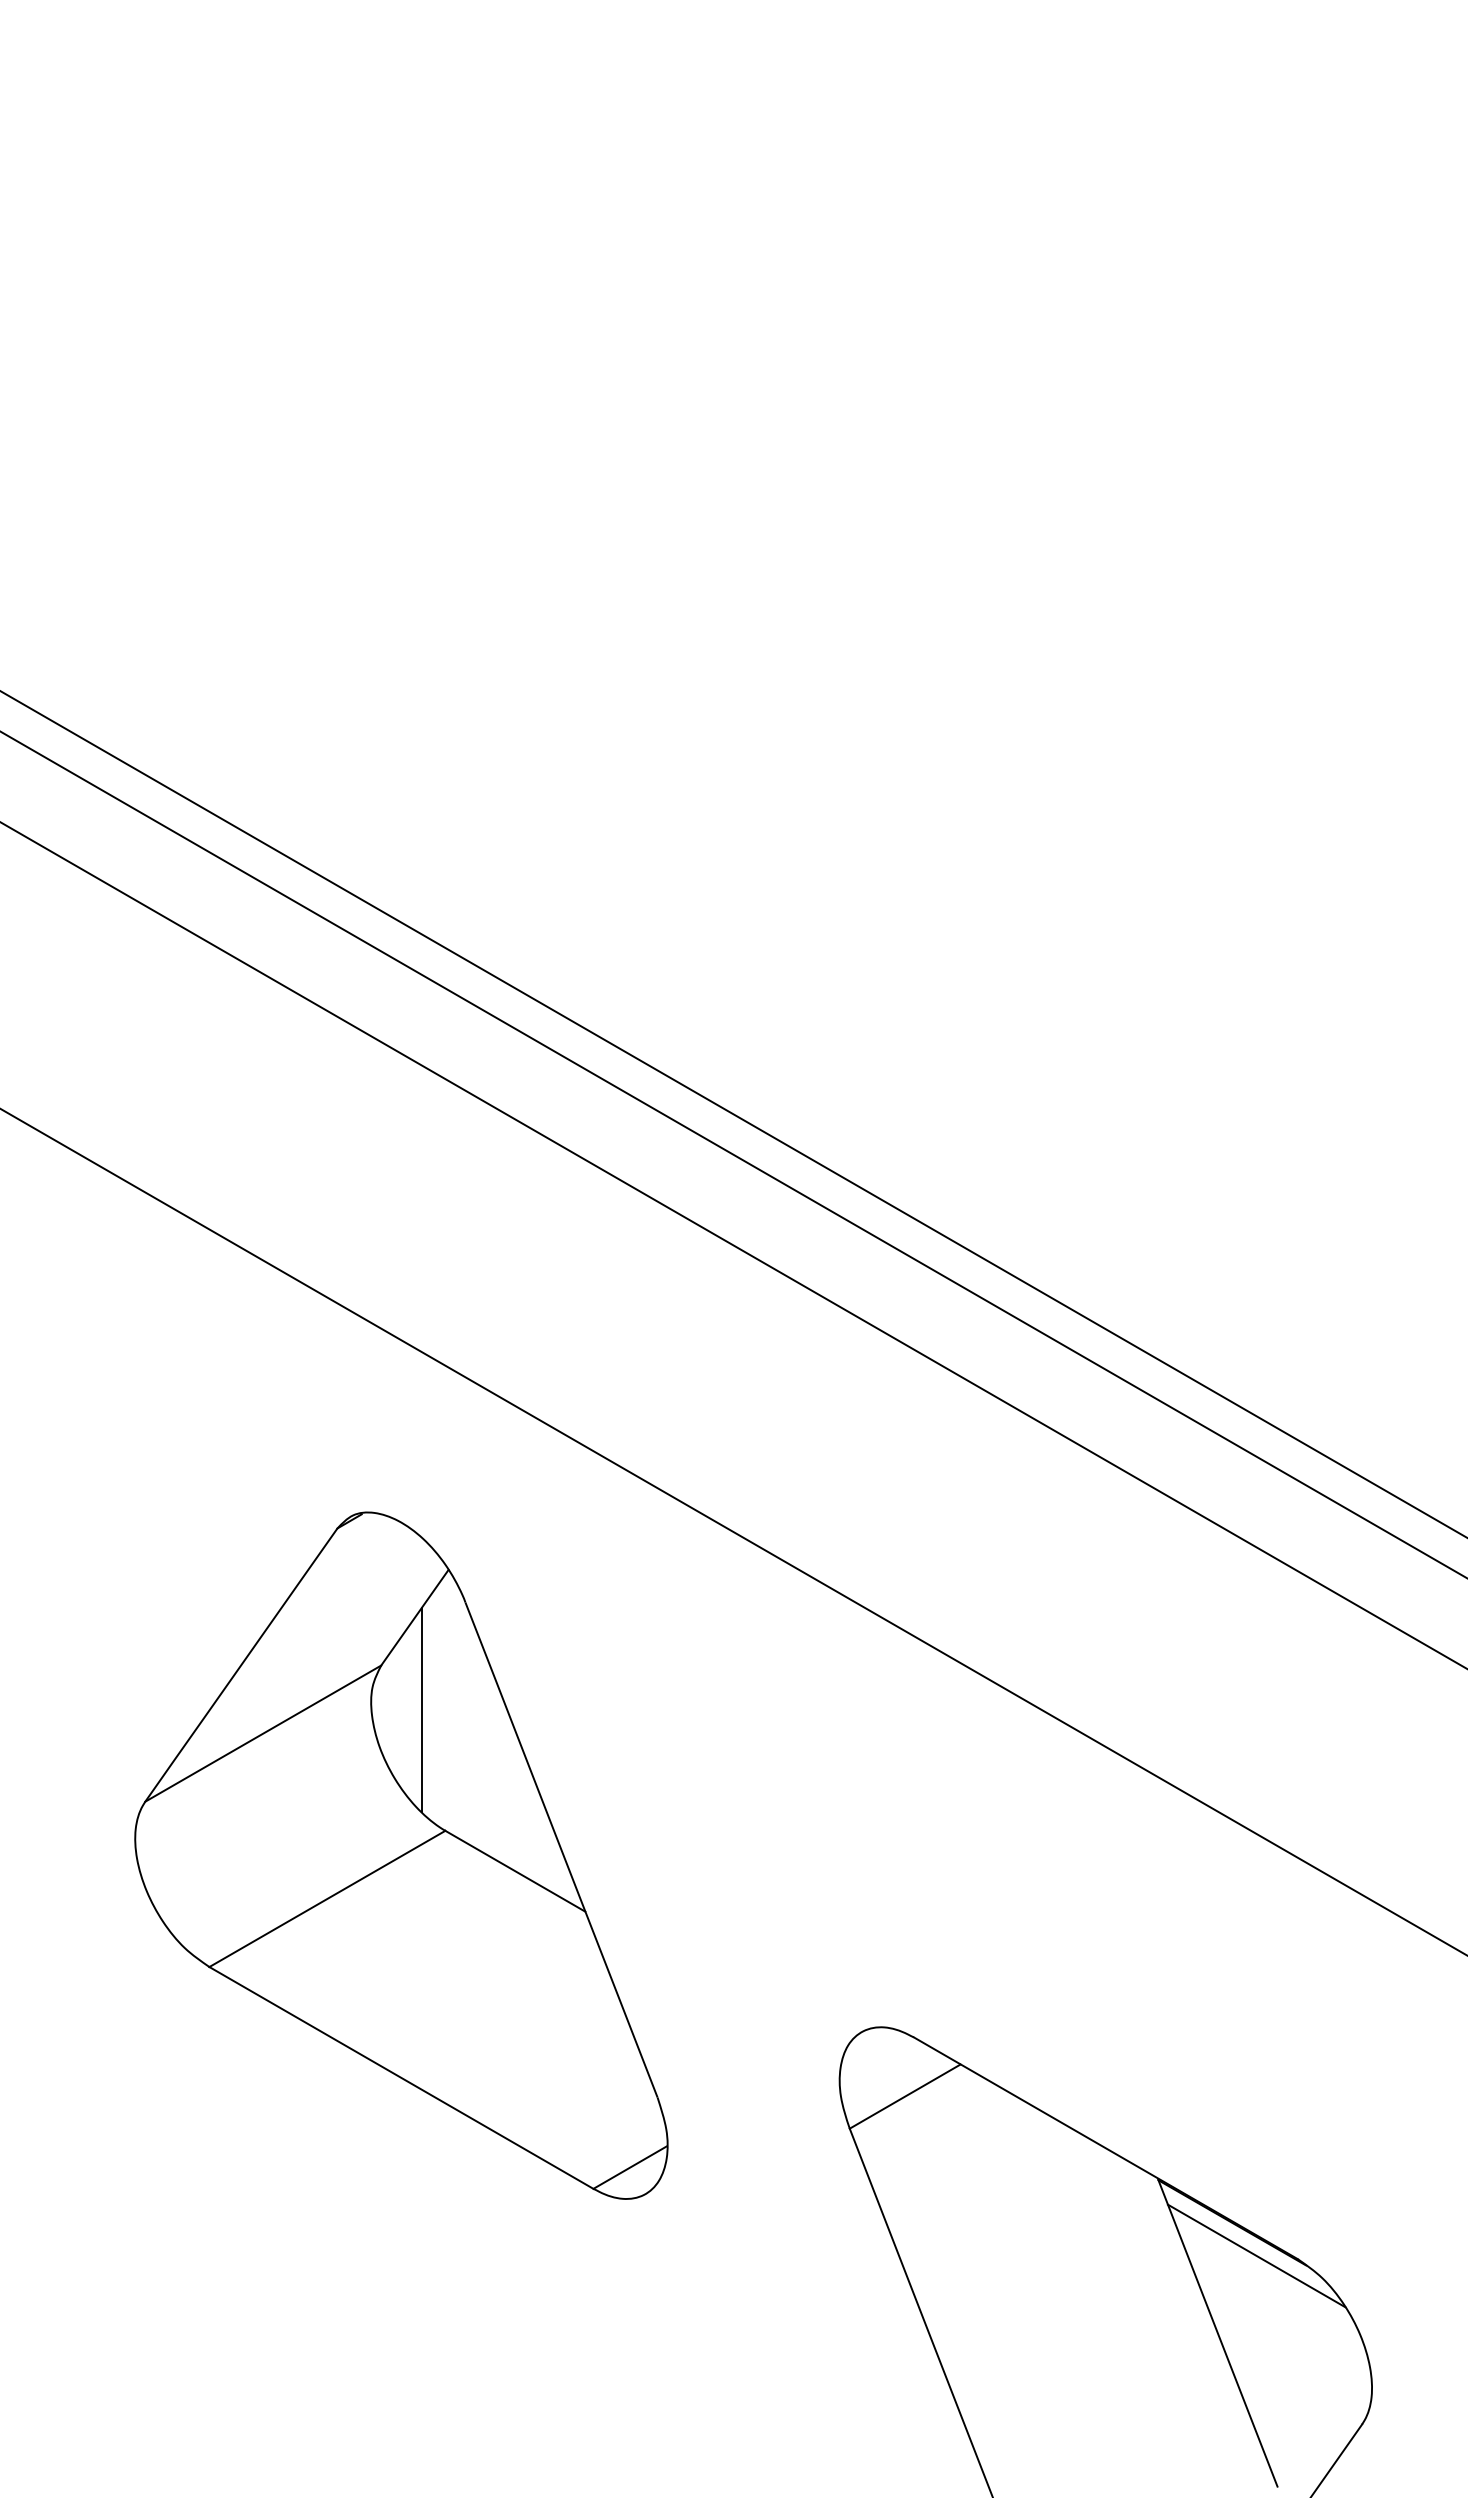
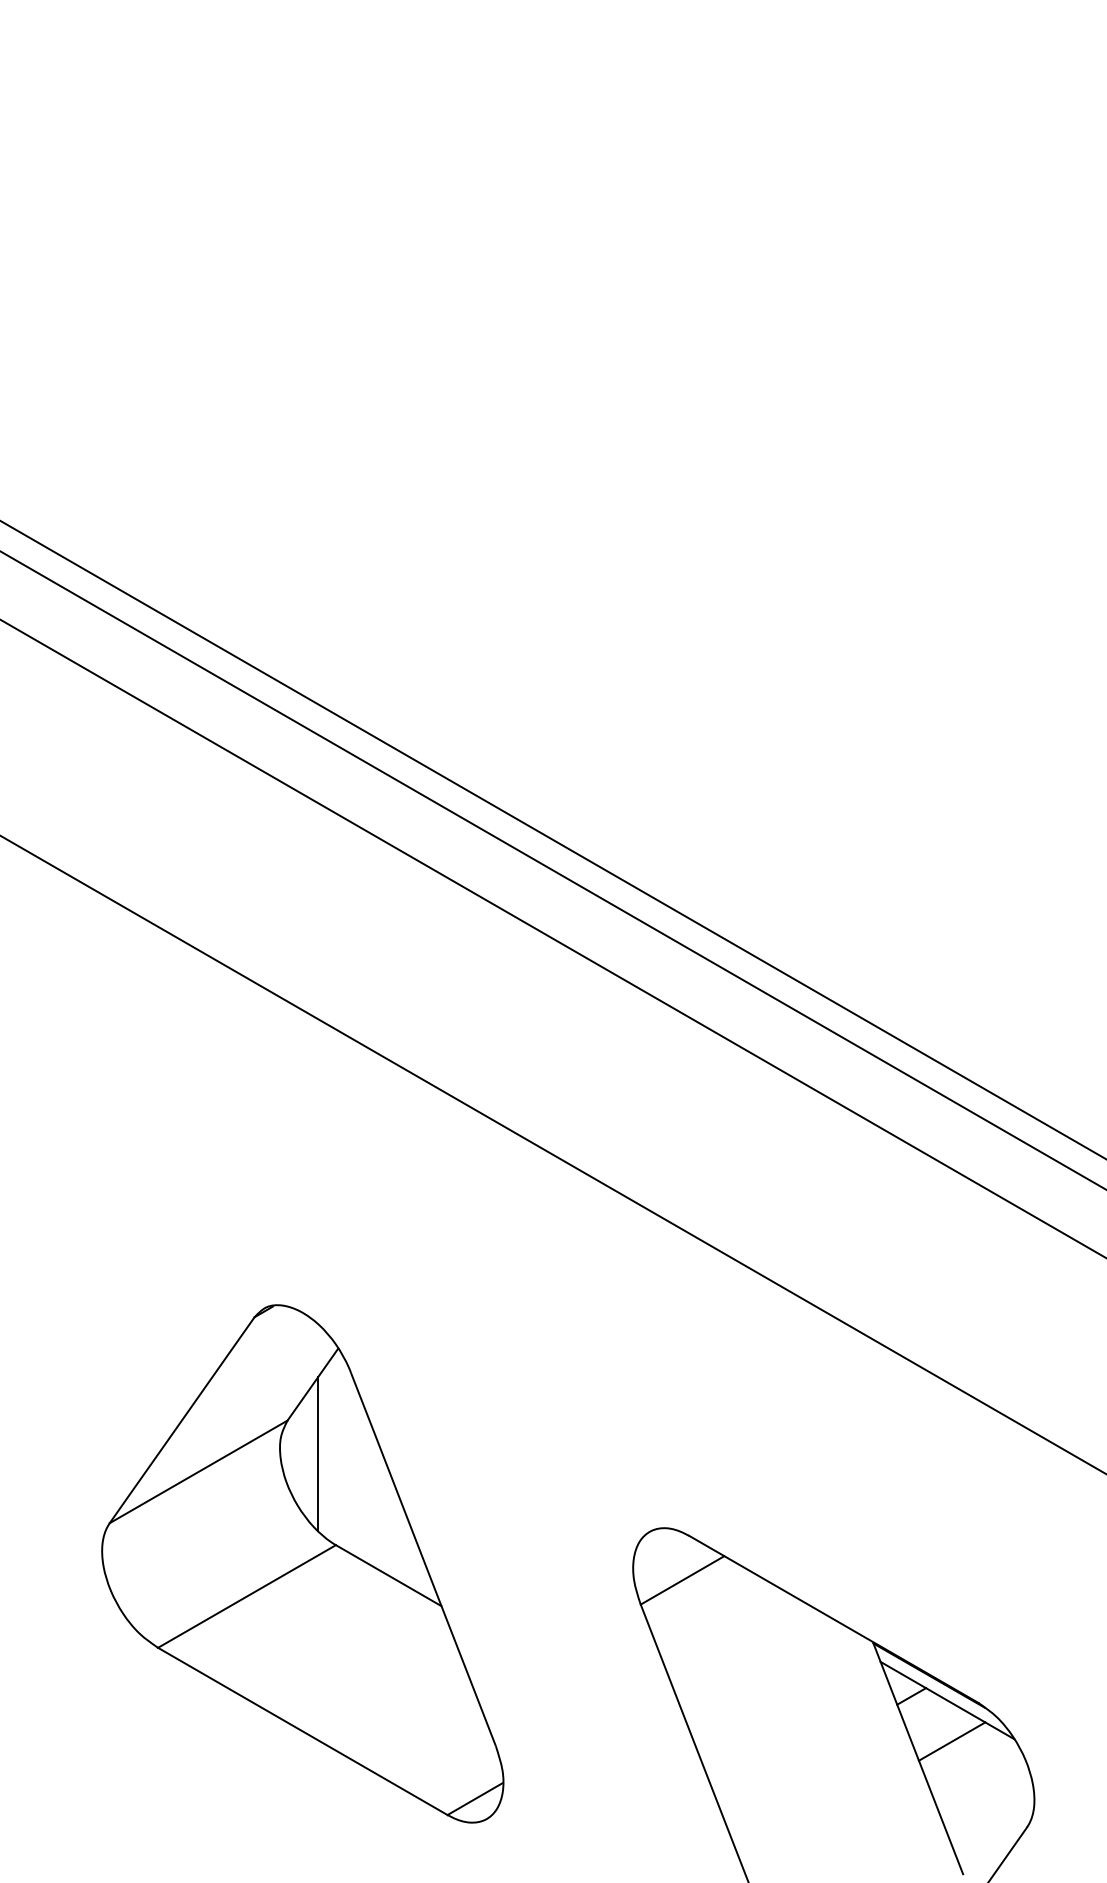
part: (401, 1855) -> (302, 1563), moved
line: (1208, 2250) -> (911, 1696), added
line: (1262, 2309) -> (951, 1740), added

